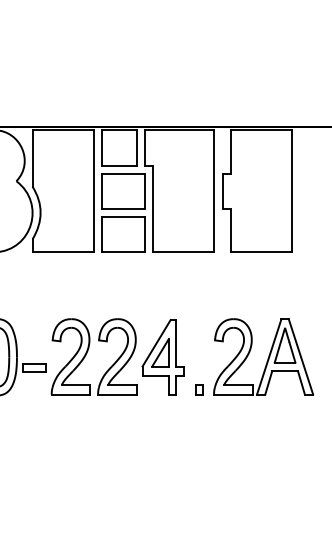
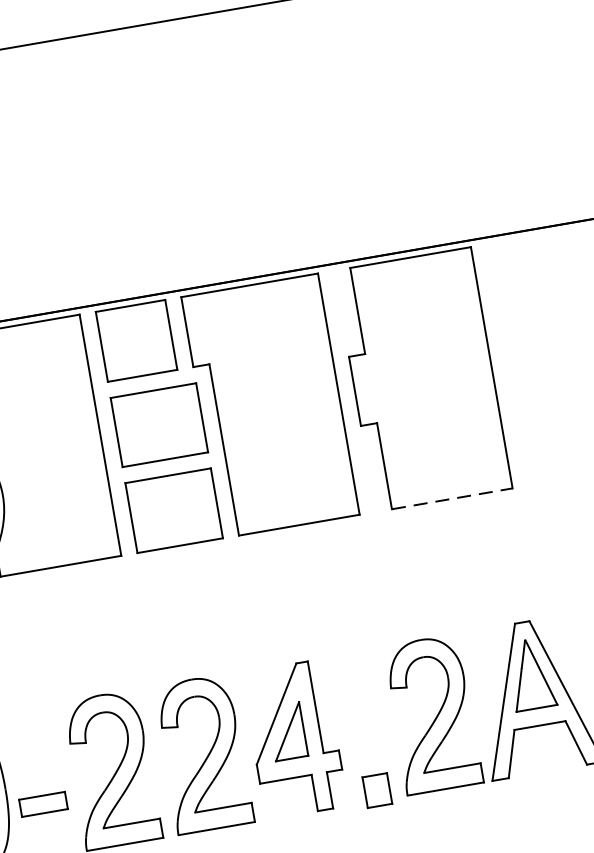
line: (261, 252) -> (452, 498), solid -> dashed
part: (199, 389) -> (377, 790), size x1.6

